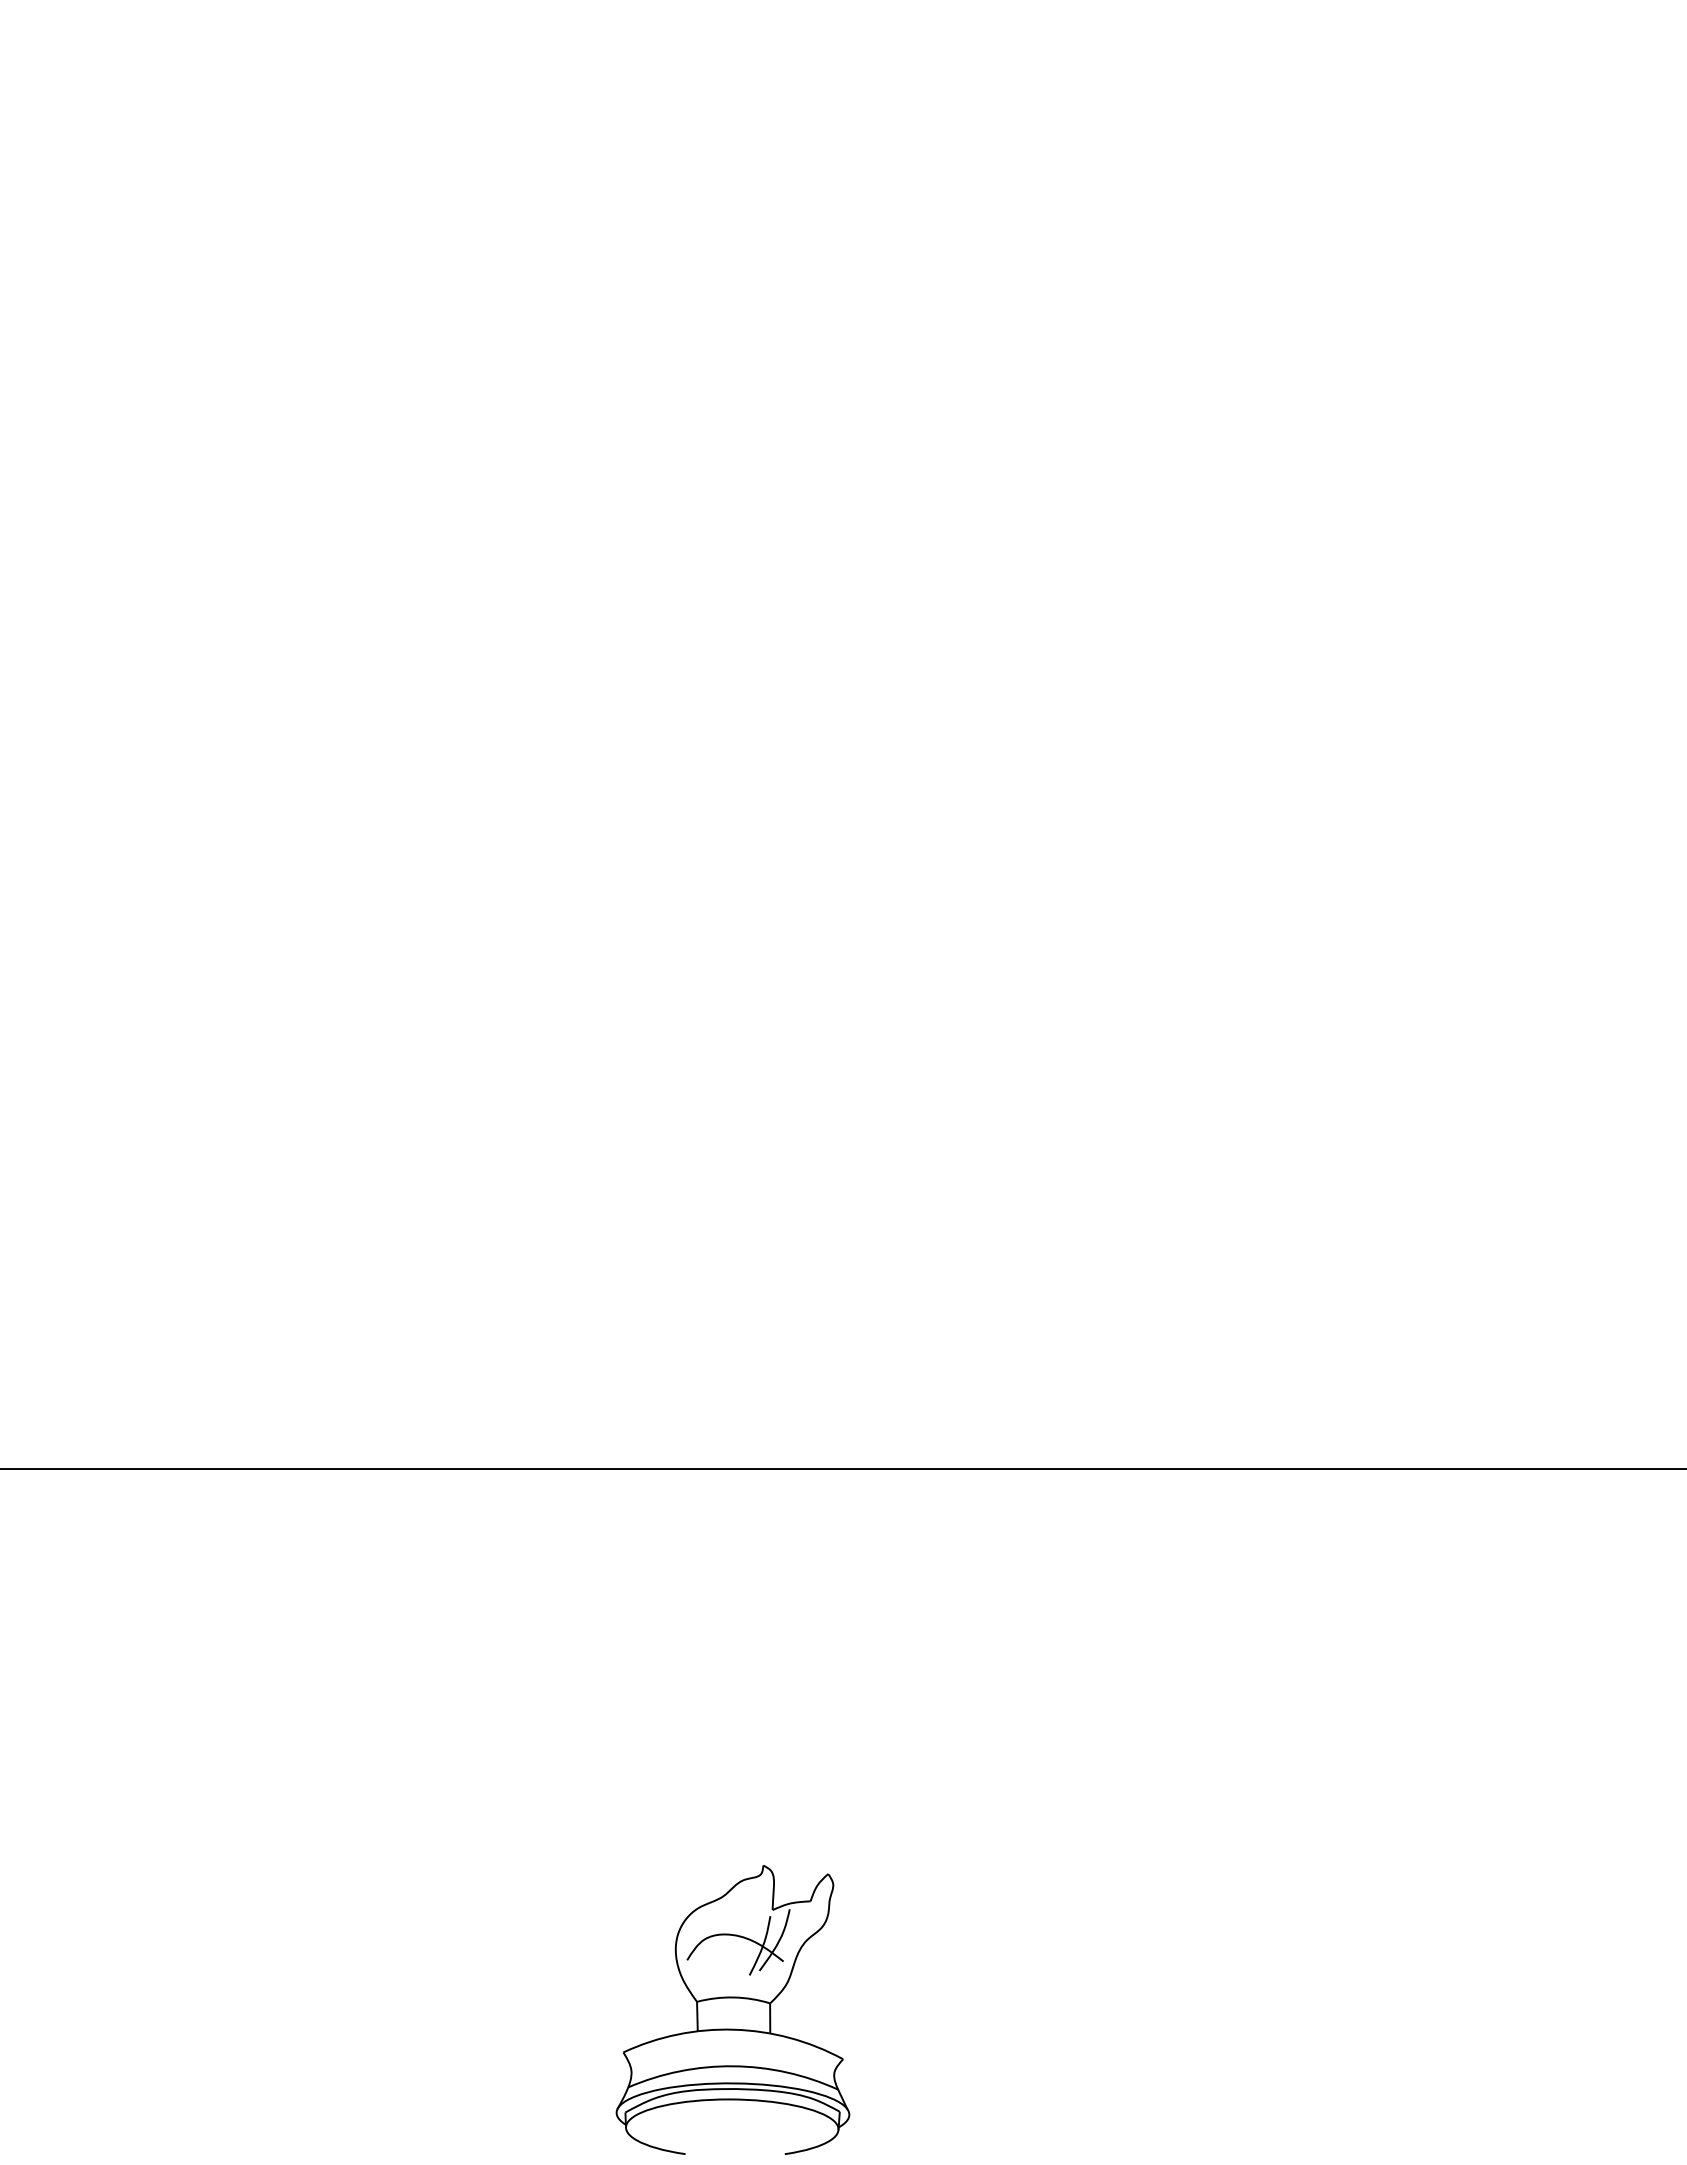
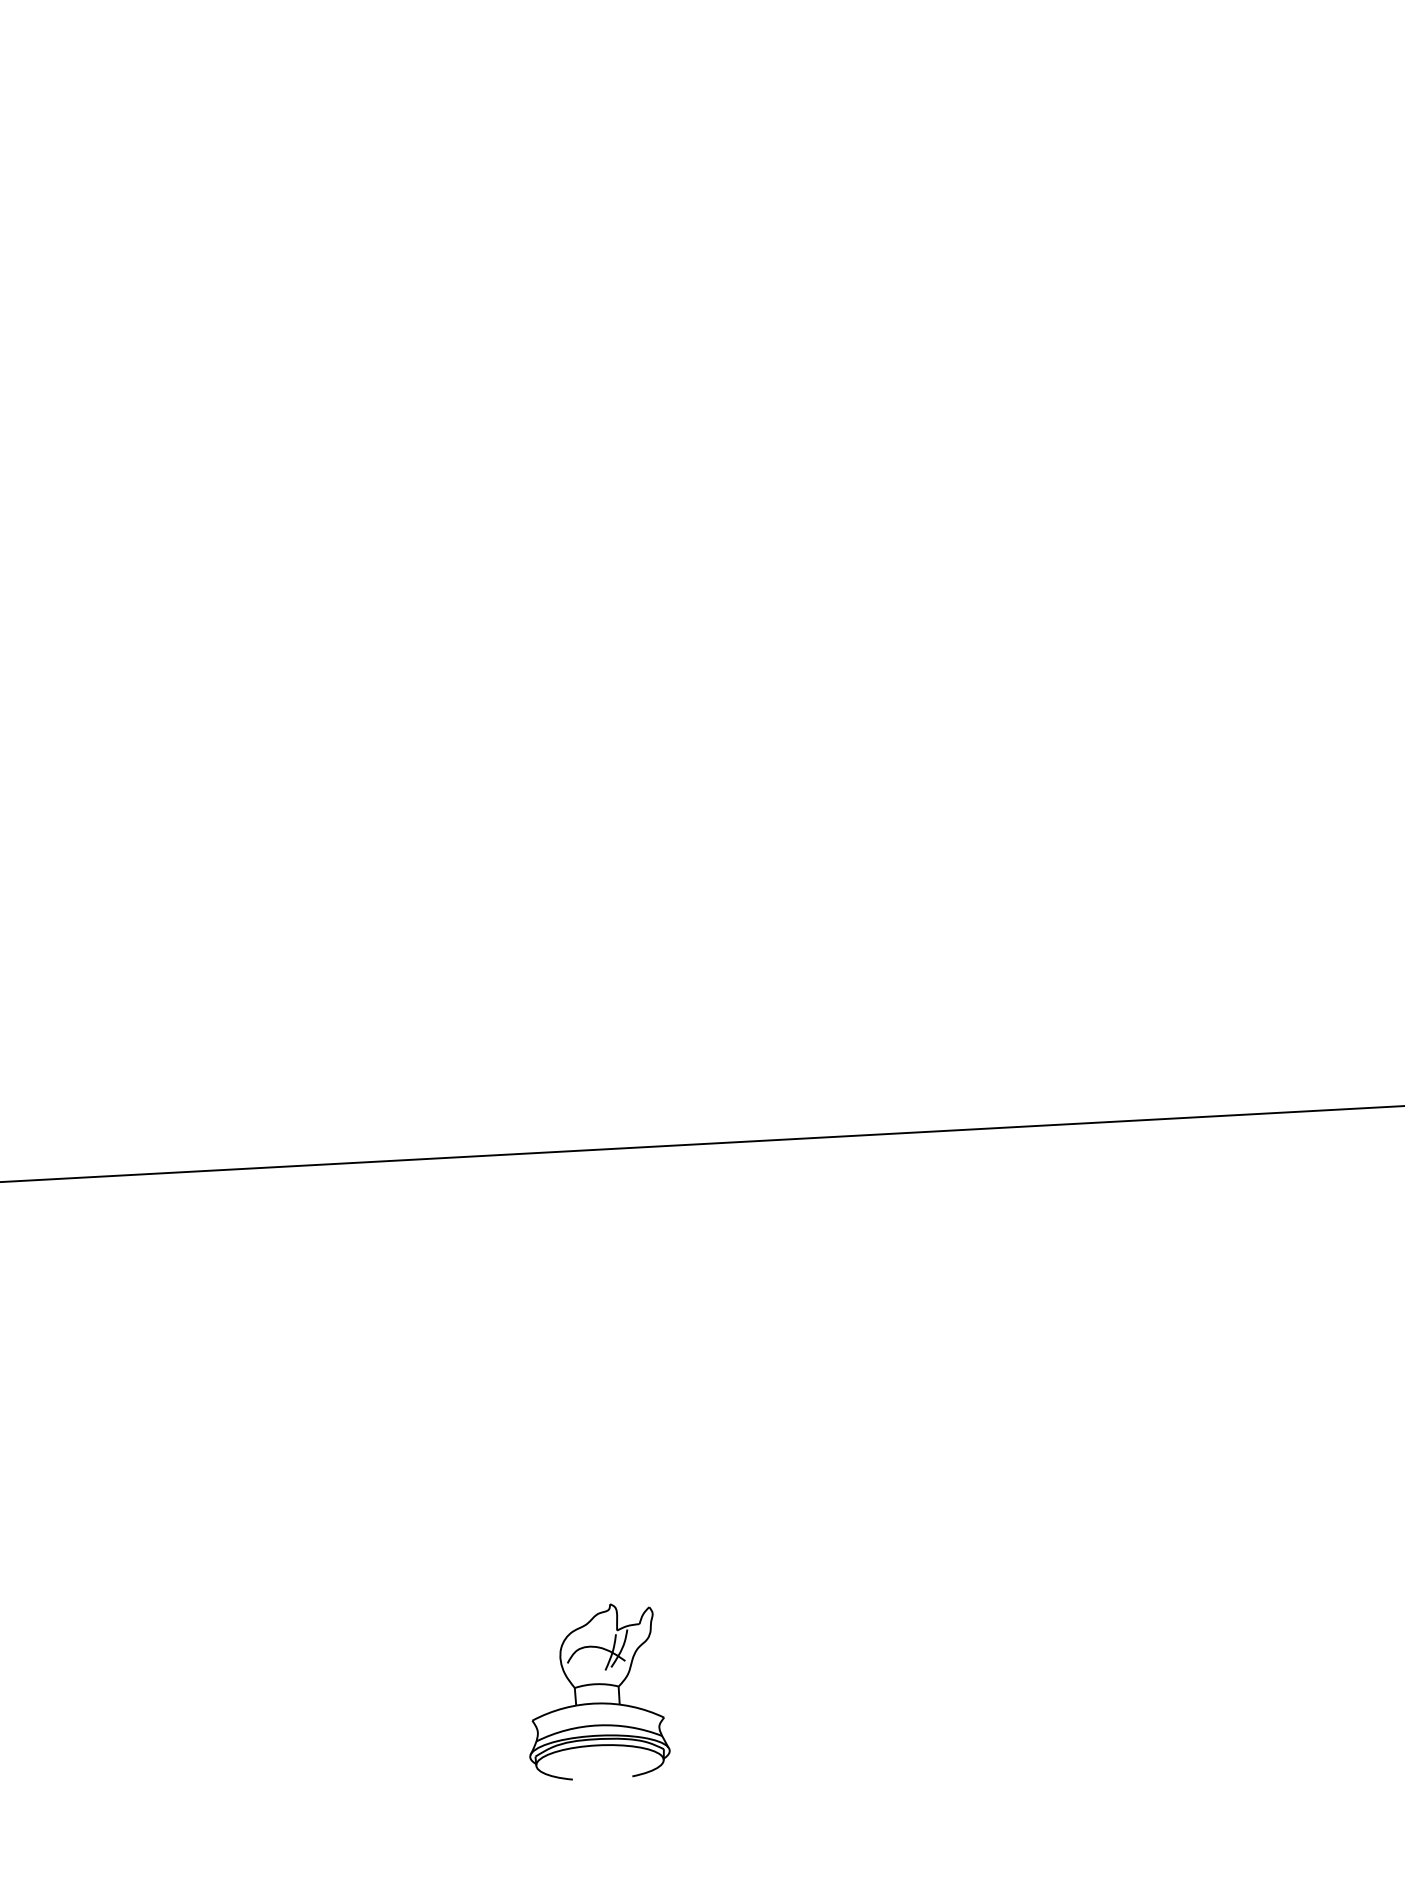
part: (732, 2009) -> (596, 1691), size x0.6

